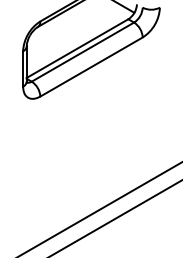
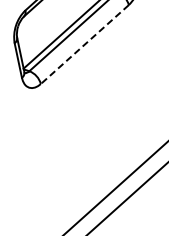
line: (91, 67) -> (84, 45), solid -> dashed

